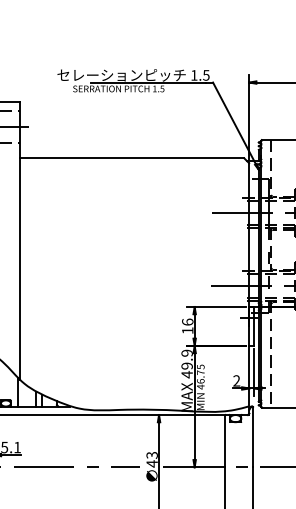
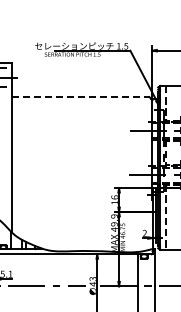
line: (131, 158) -> (80, 97), solid -> dashed

